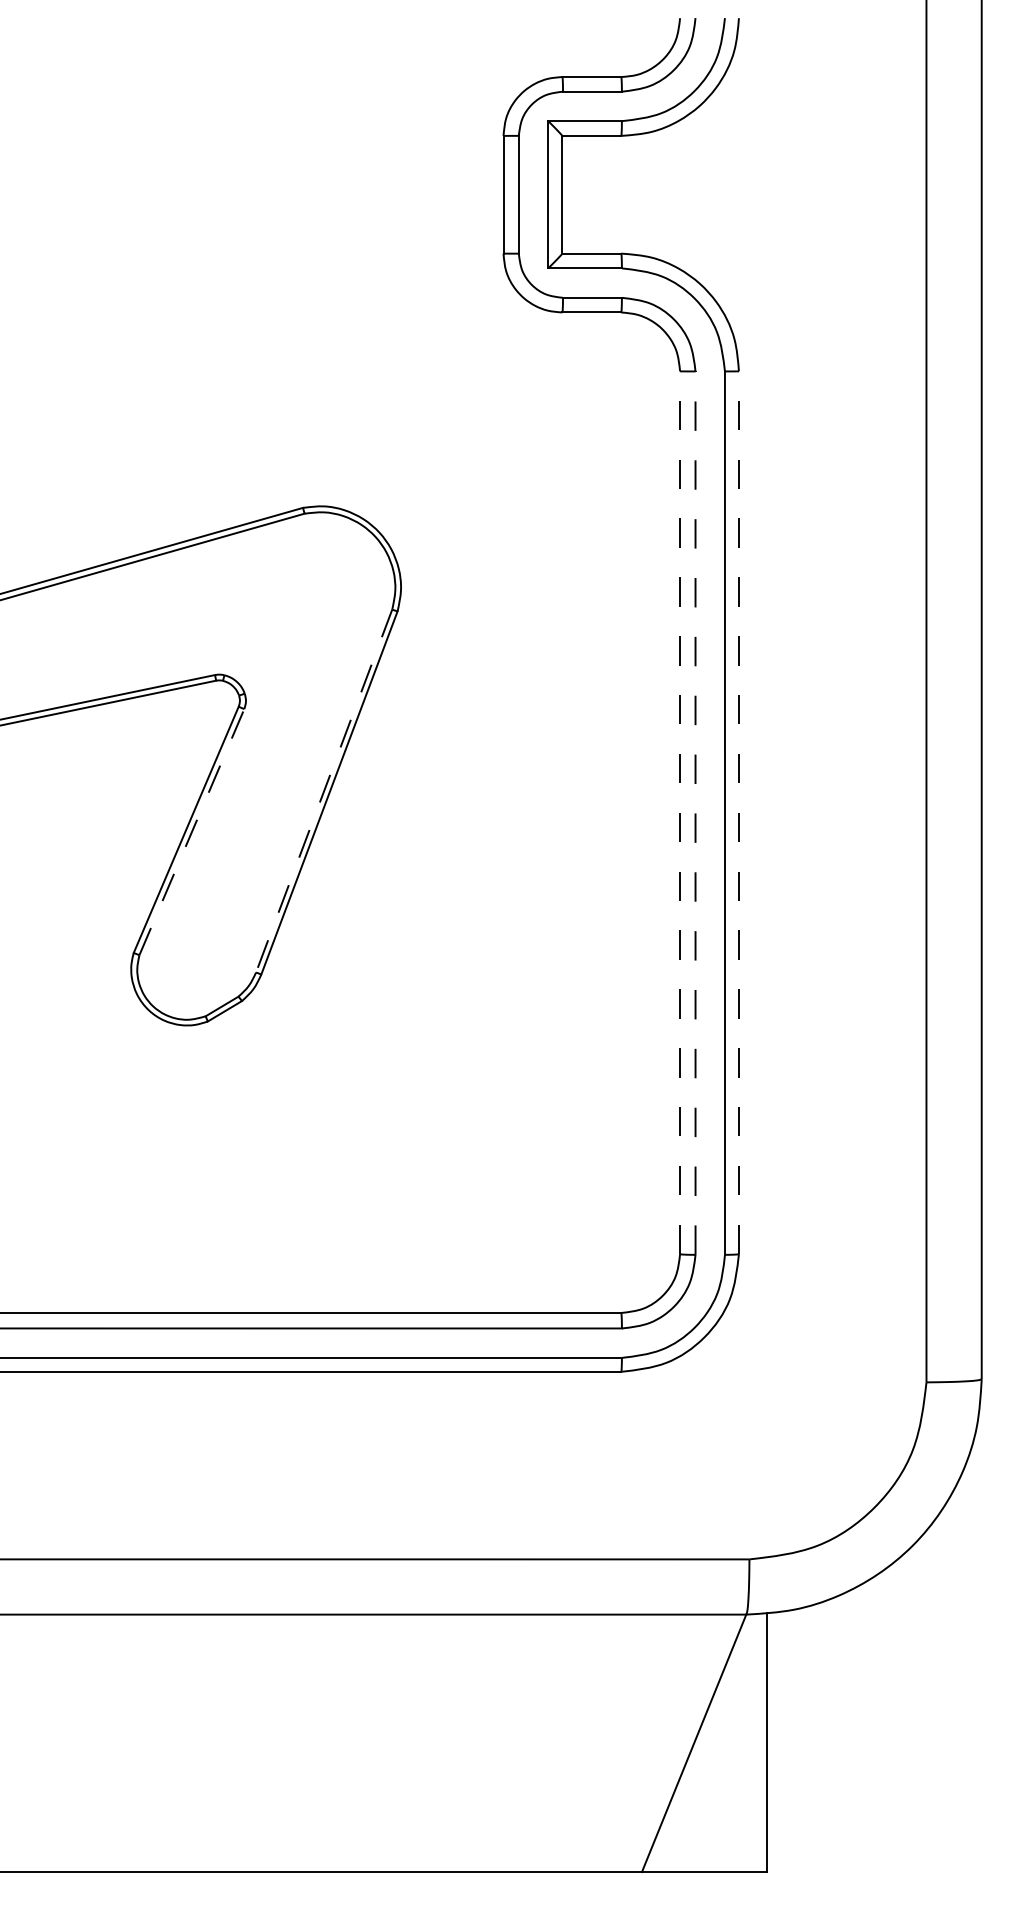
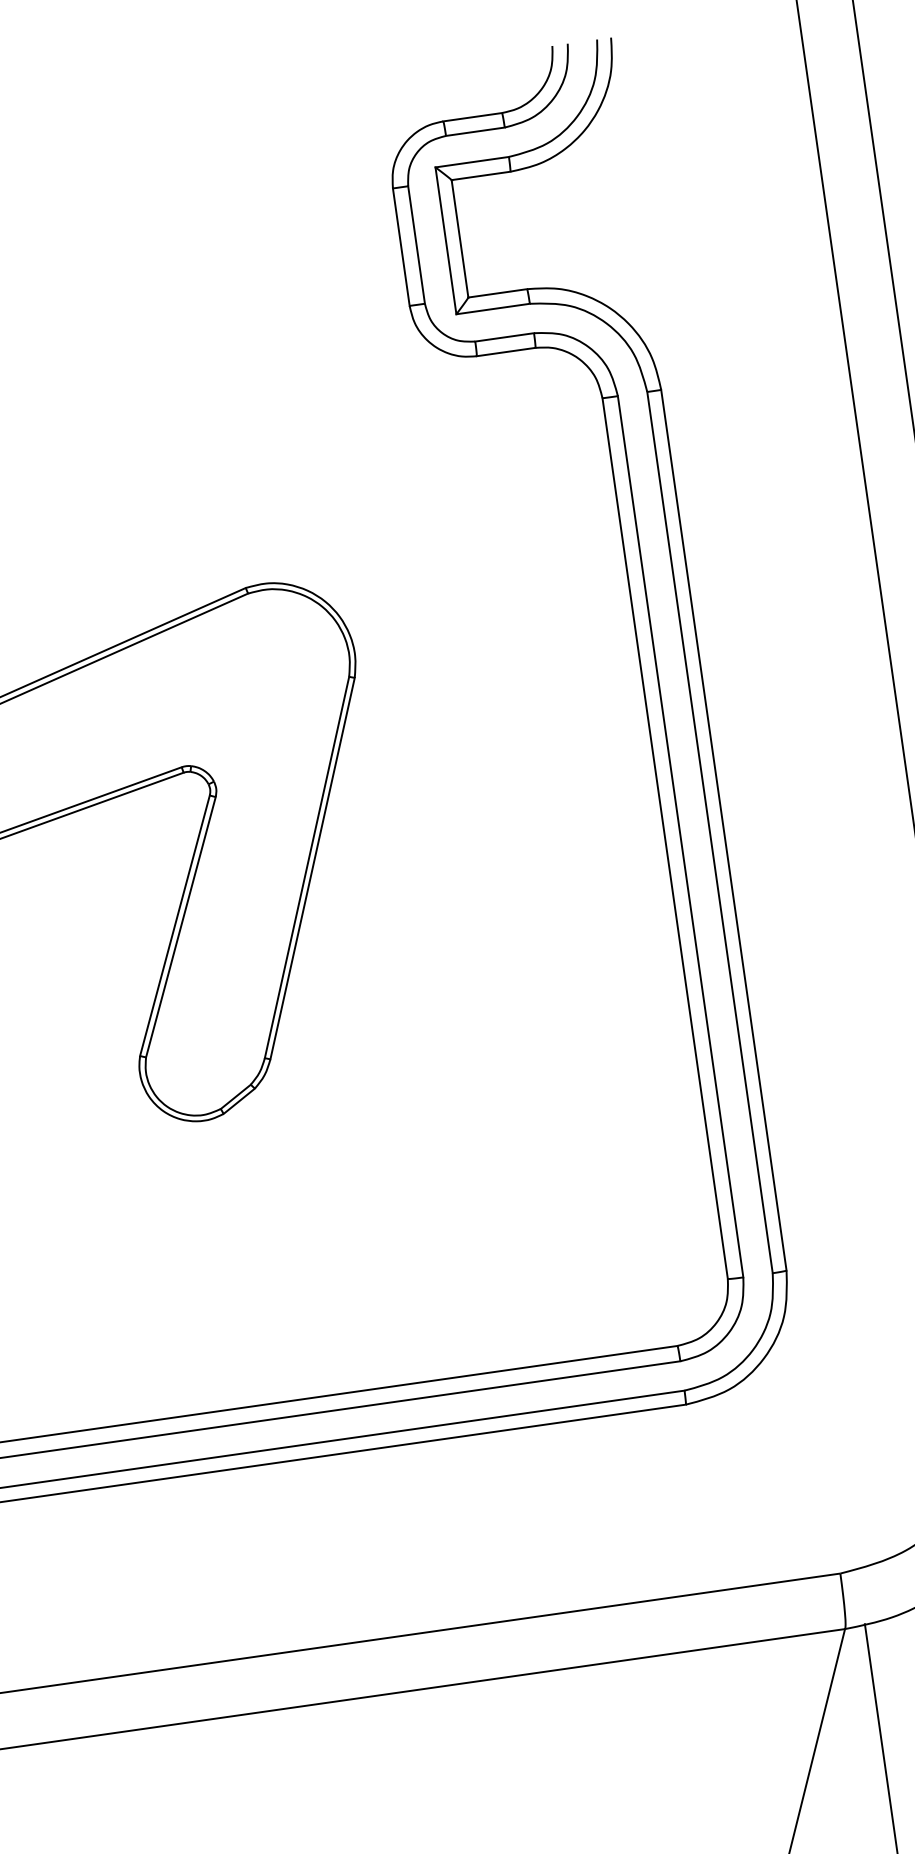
line: (324, 791) -> (307, 867), dashed -> solid
line: (680, 812) -> (665, 838), dashed -> solid
line: (738, 812) -> (723, 830), dashed -> solid
line: (695, 813) -> (680, 837), dashed -> solid
line: (191, 832) -> (180, 927), dashed -> solid

